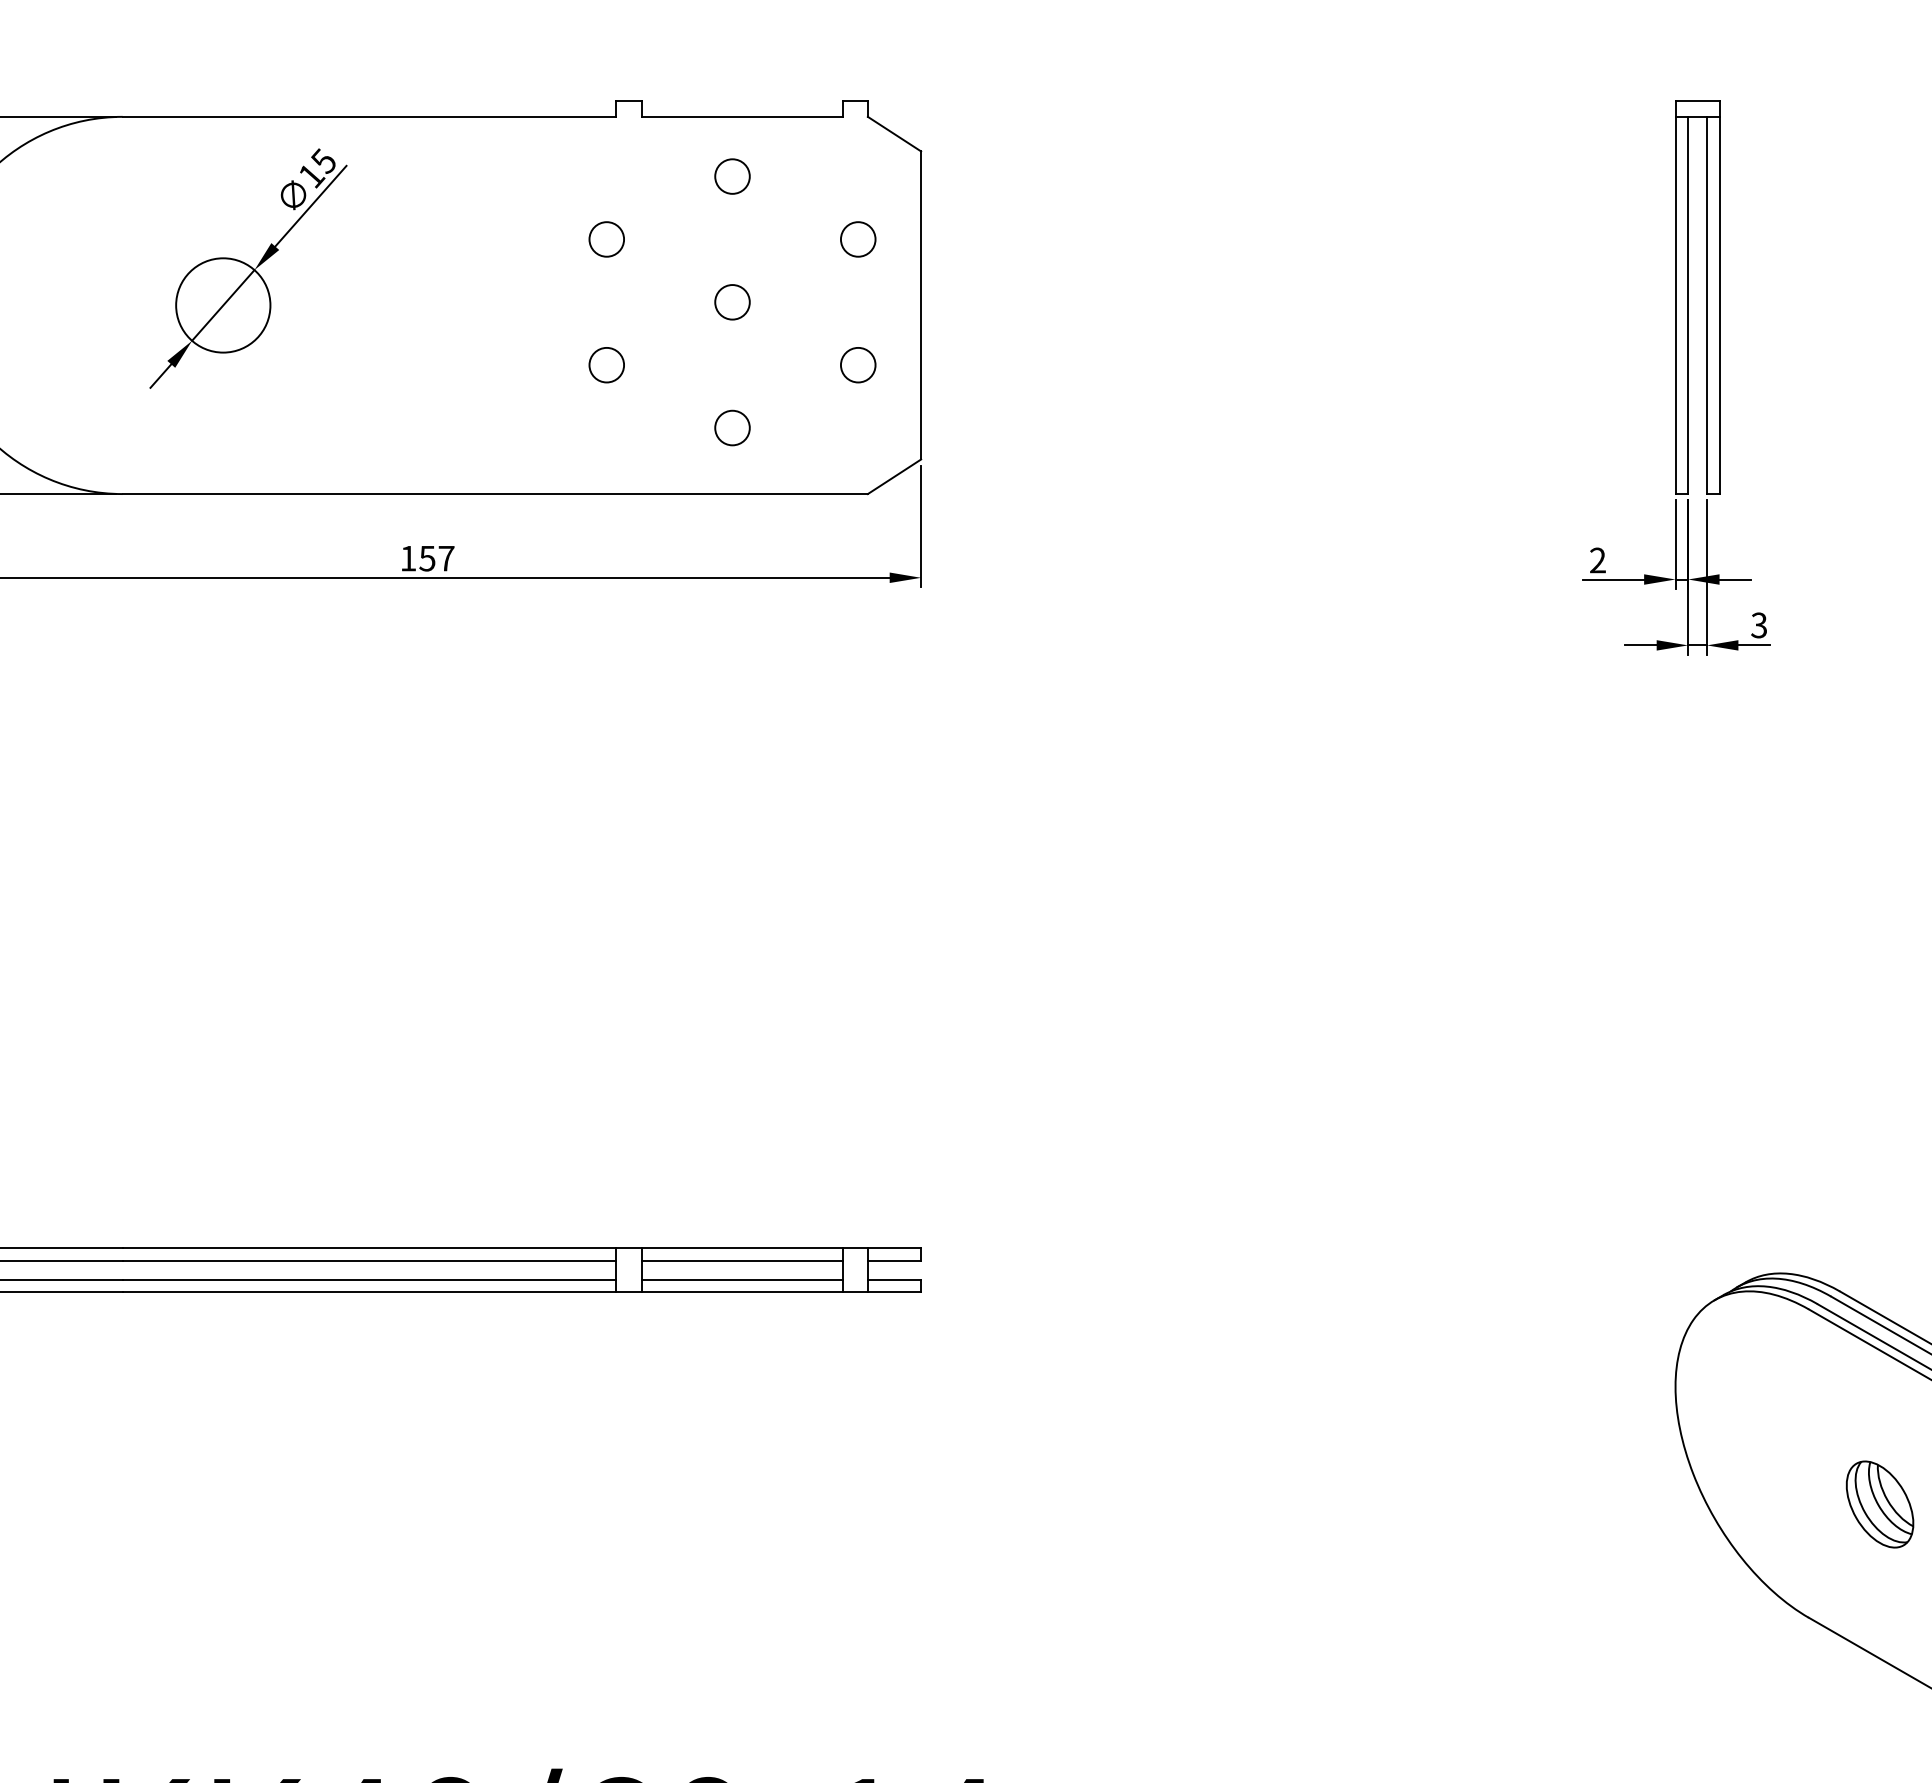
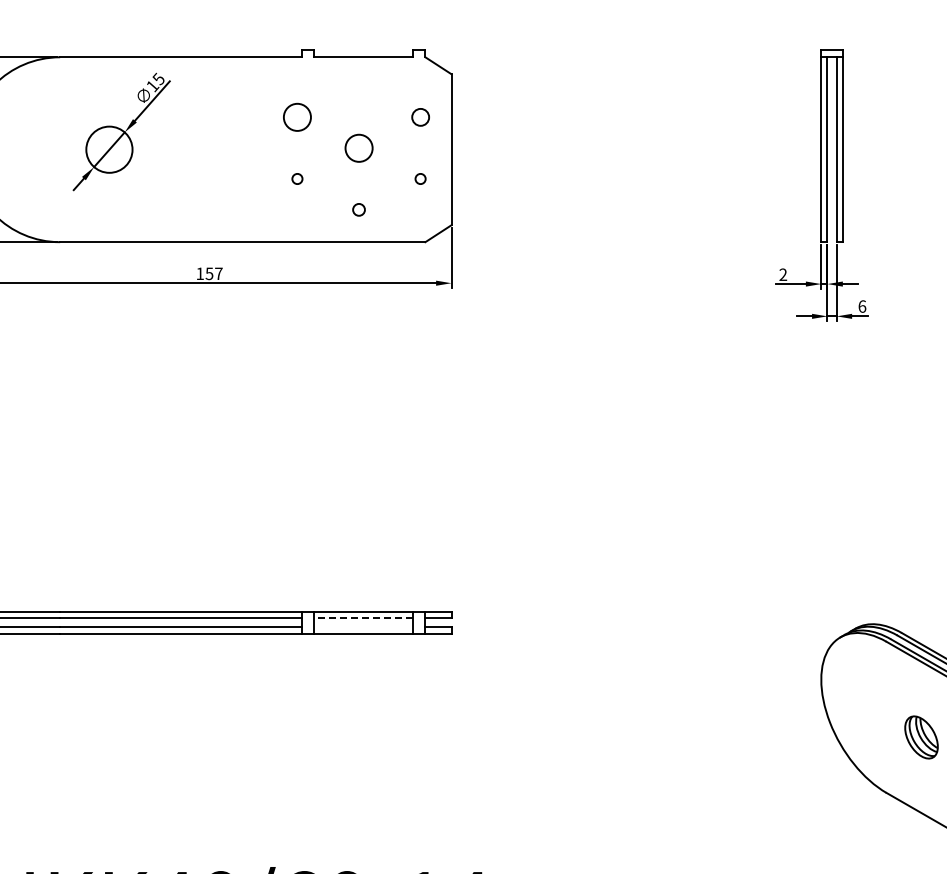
circle: (731, 176) -> (358, 86), removed
circle: (604, 237) -> (296, 116), size x1.6
circle: (731, 300) -> (358, 147), size x1.6
circle: (606, 364) -> (297, 178), size x0.6
circle: (857, 364) -> (420, 178), size x0.6
circle: (731, 427) -> (358, 209), size x0.7
text: (1759, 625) -> (862, 306), 3 -> 6
line: (741, 1261) -> (363, 618), solid -> dashed
line: (741, 1280) -> (363, 627), removed

